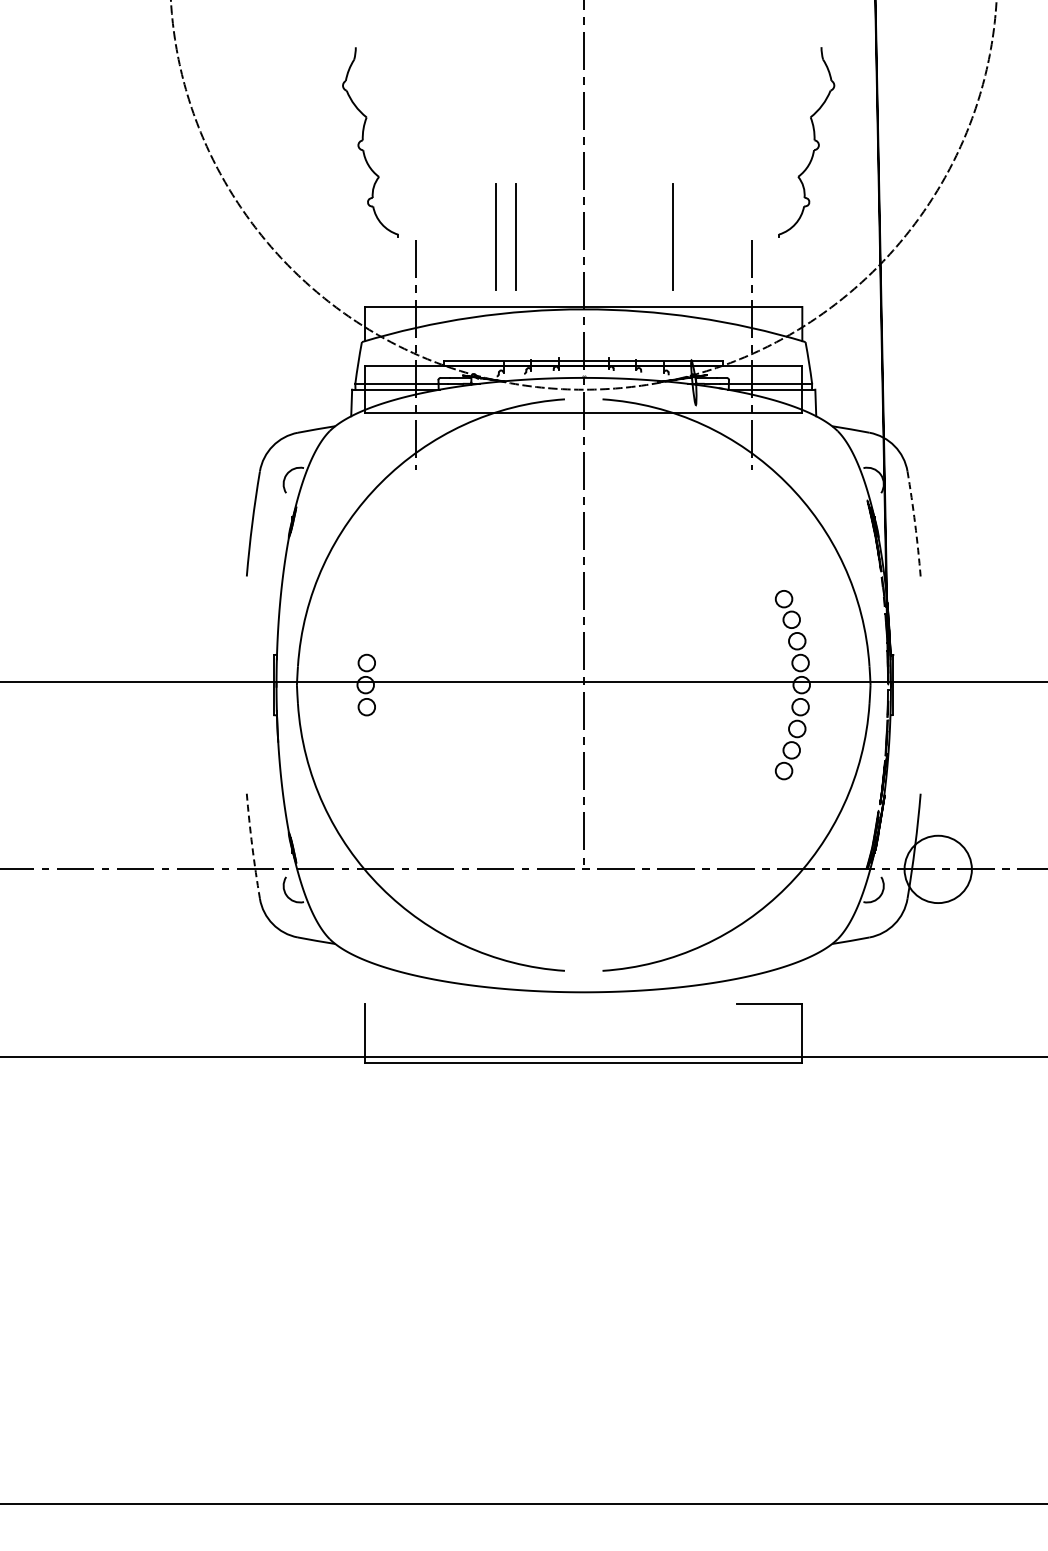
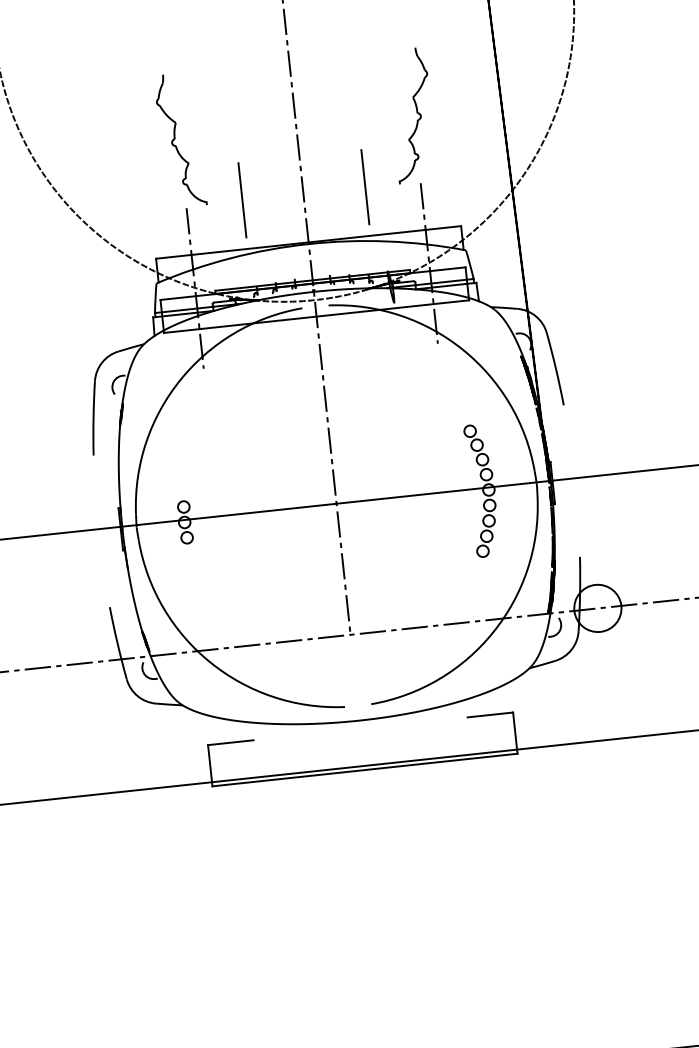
part: (363, 140) -> (175, 139), moved
part: (813, 140) -> (416, 113), moved
line: (515, 236) -> (255, 198), removed
arc: (915, 523) -> (556, 368), dashed -> solid
arc: (252, 846) -> (117, 643), dashed -> solid
line: (397, 1004) -> (230, 742), added

